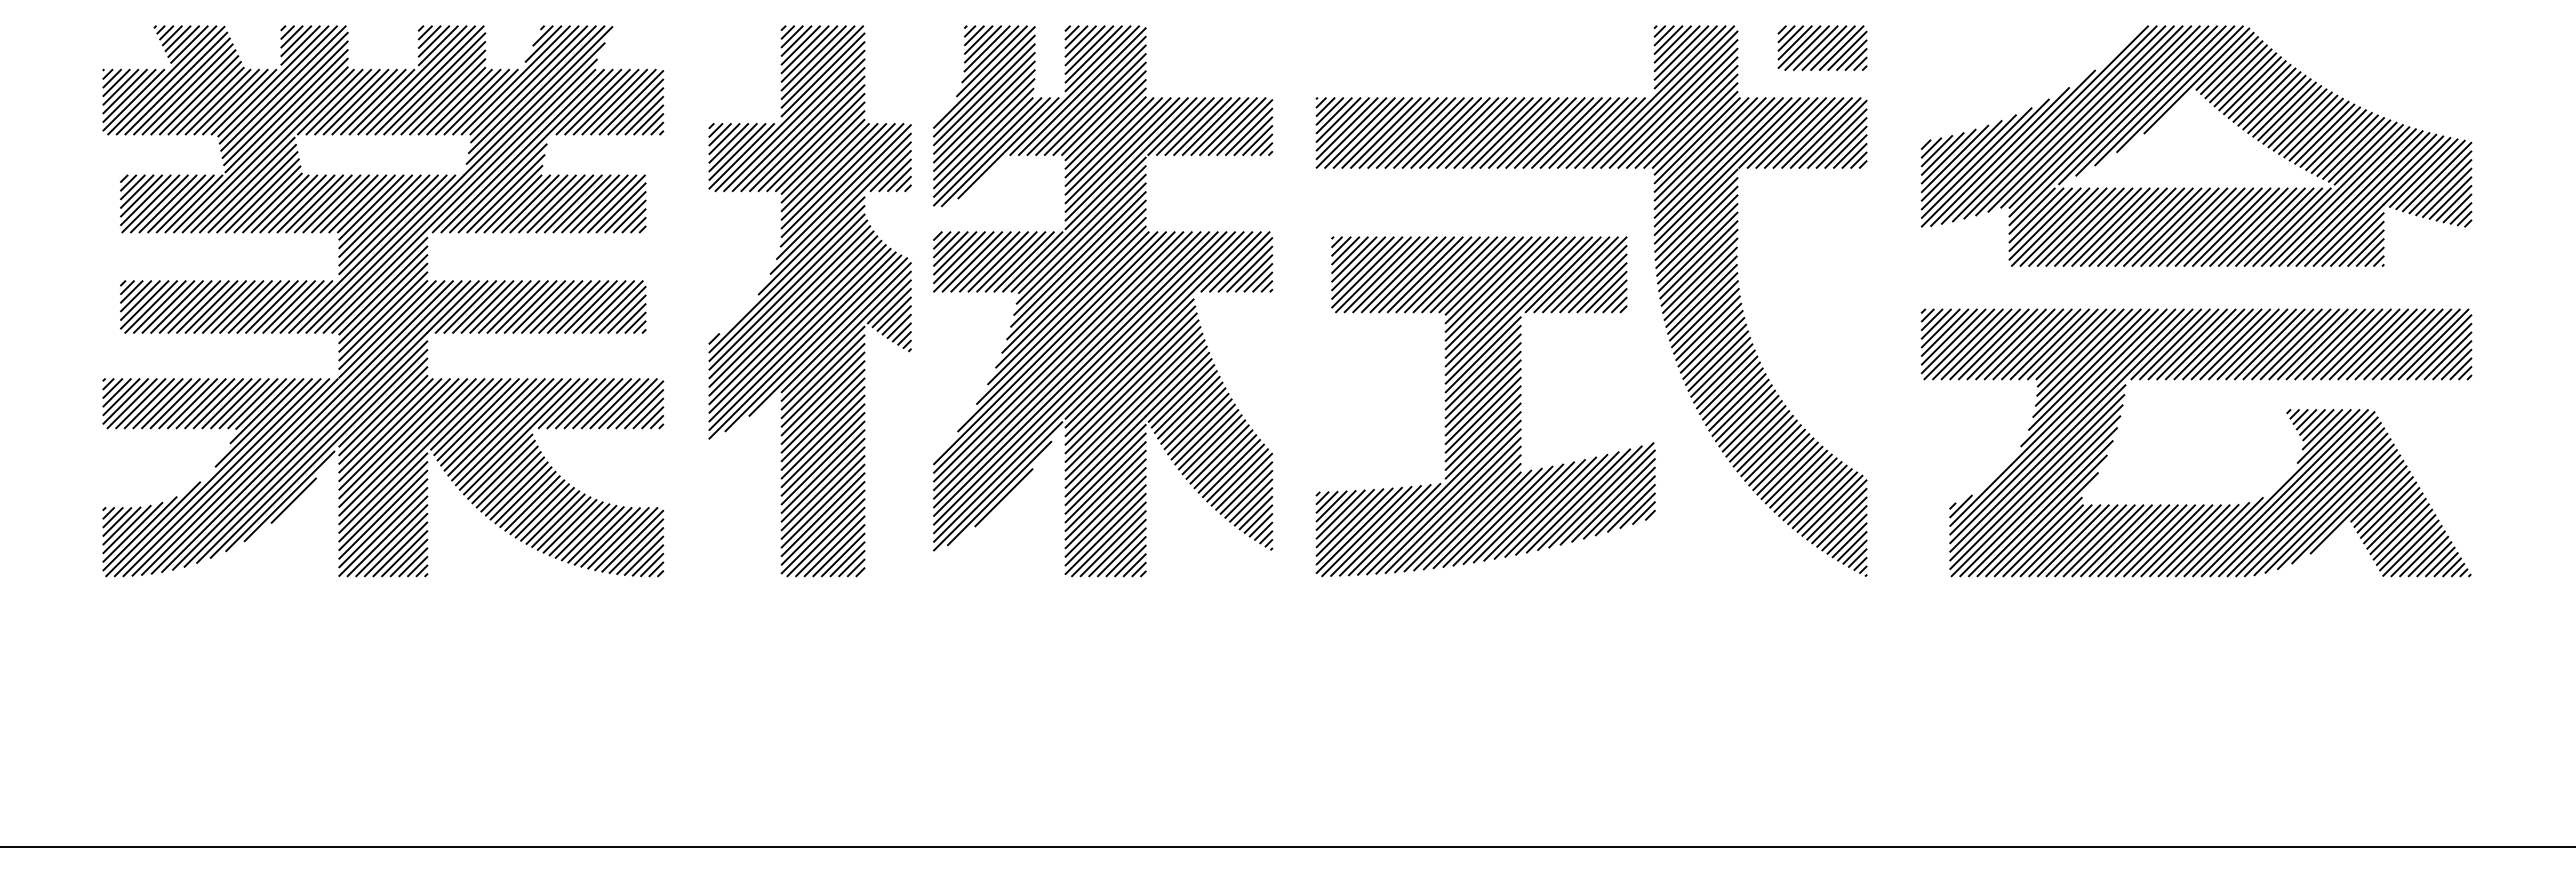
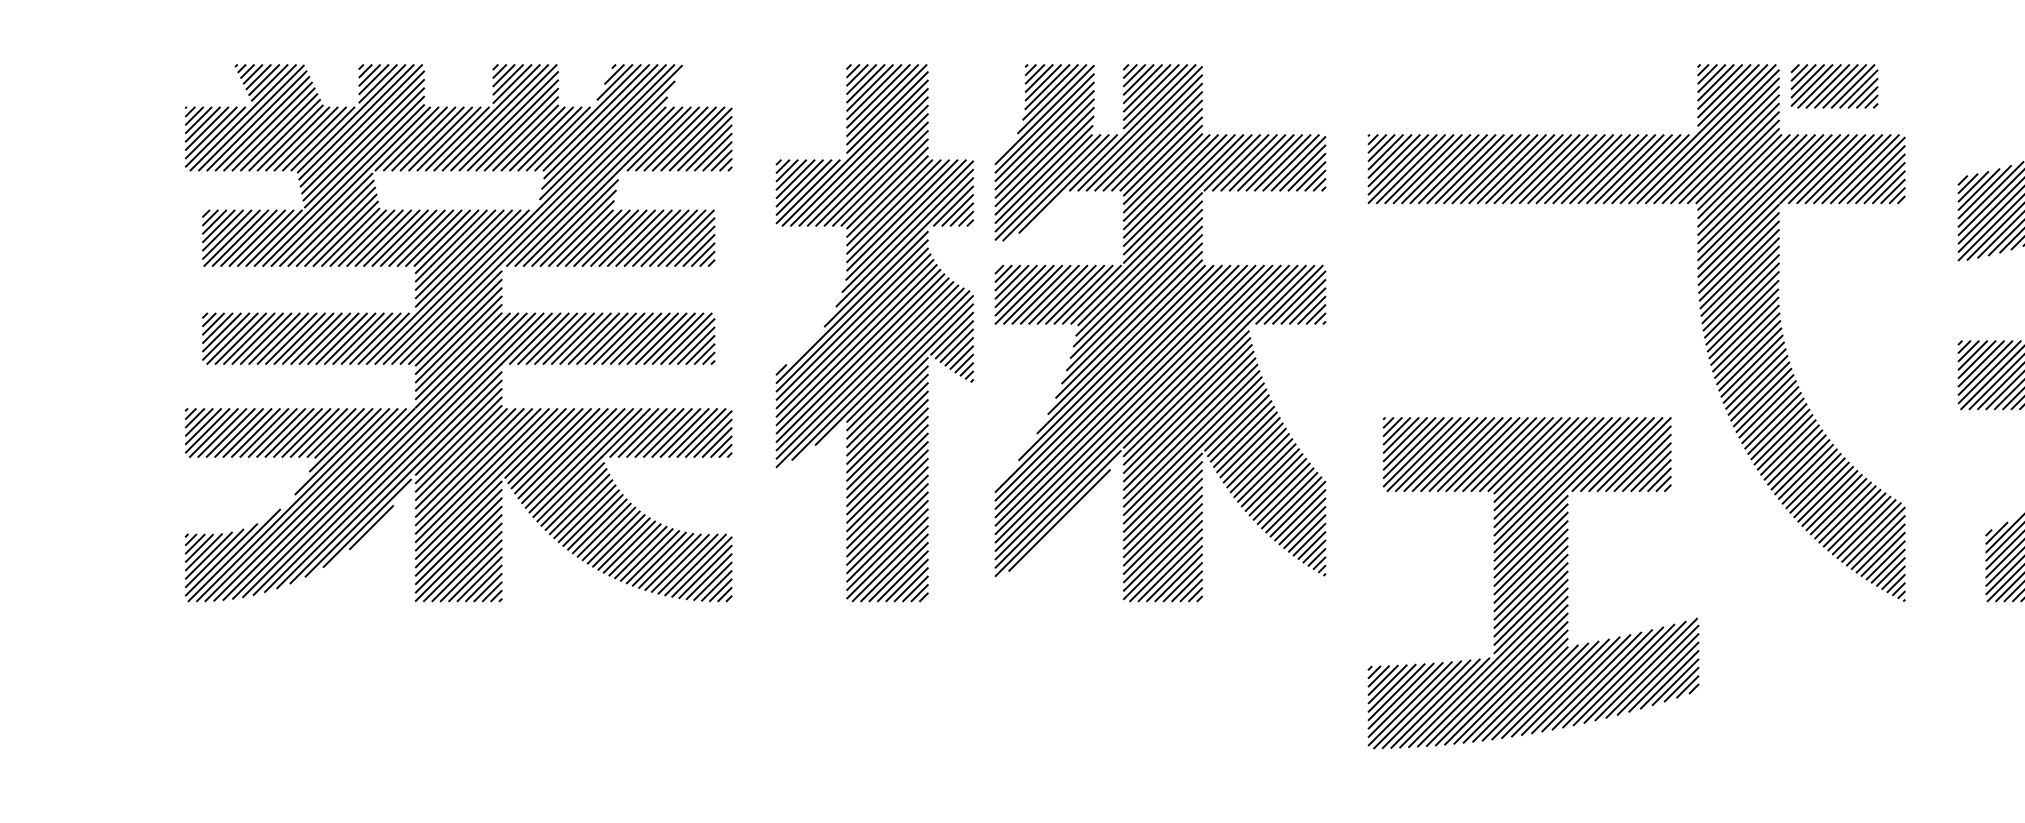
part: (1822, 47) -> (1834, 85), moved
part: (1485, 406) -> (1533, 582), moved
line: (1003, 497) -> (1063, 524), removed

